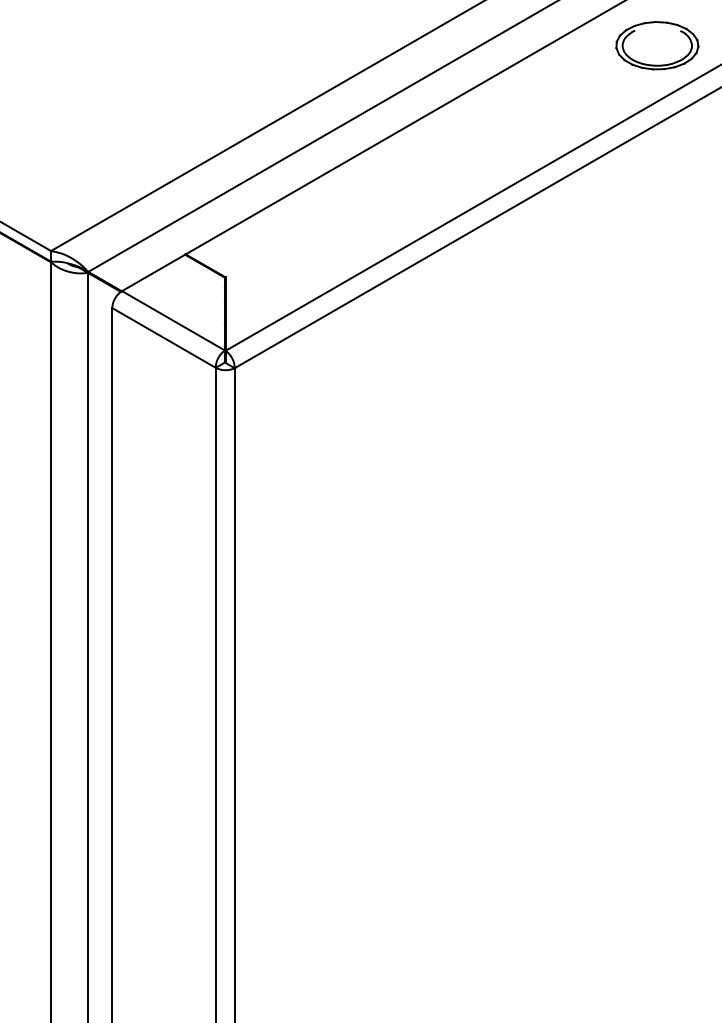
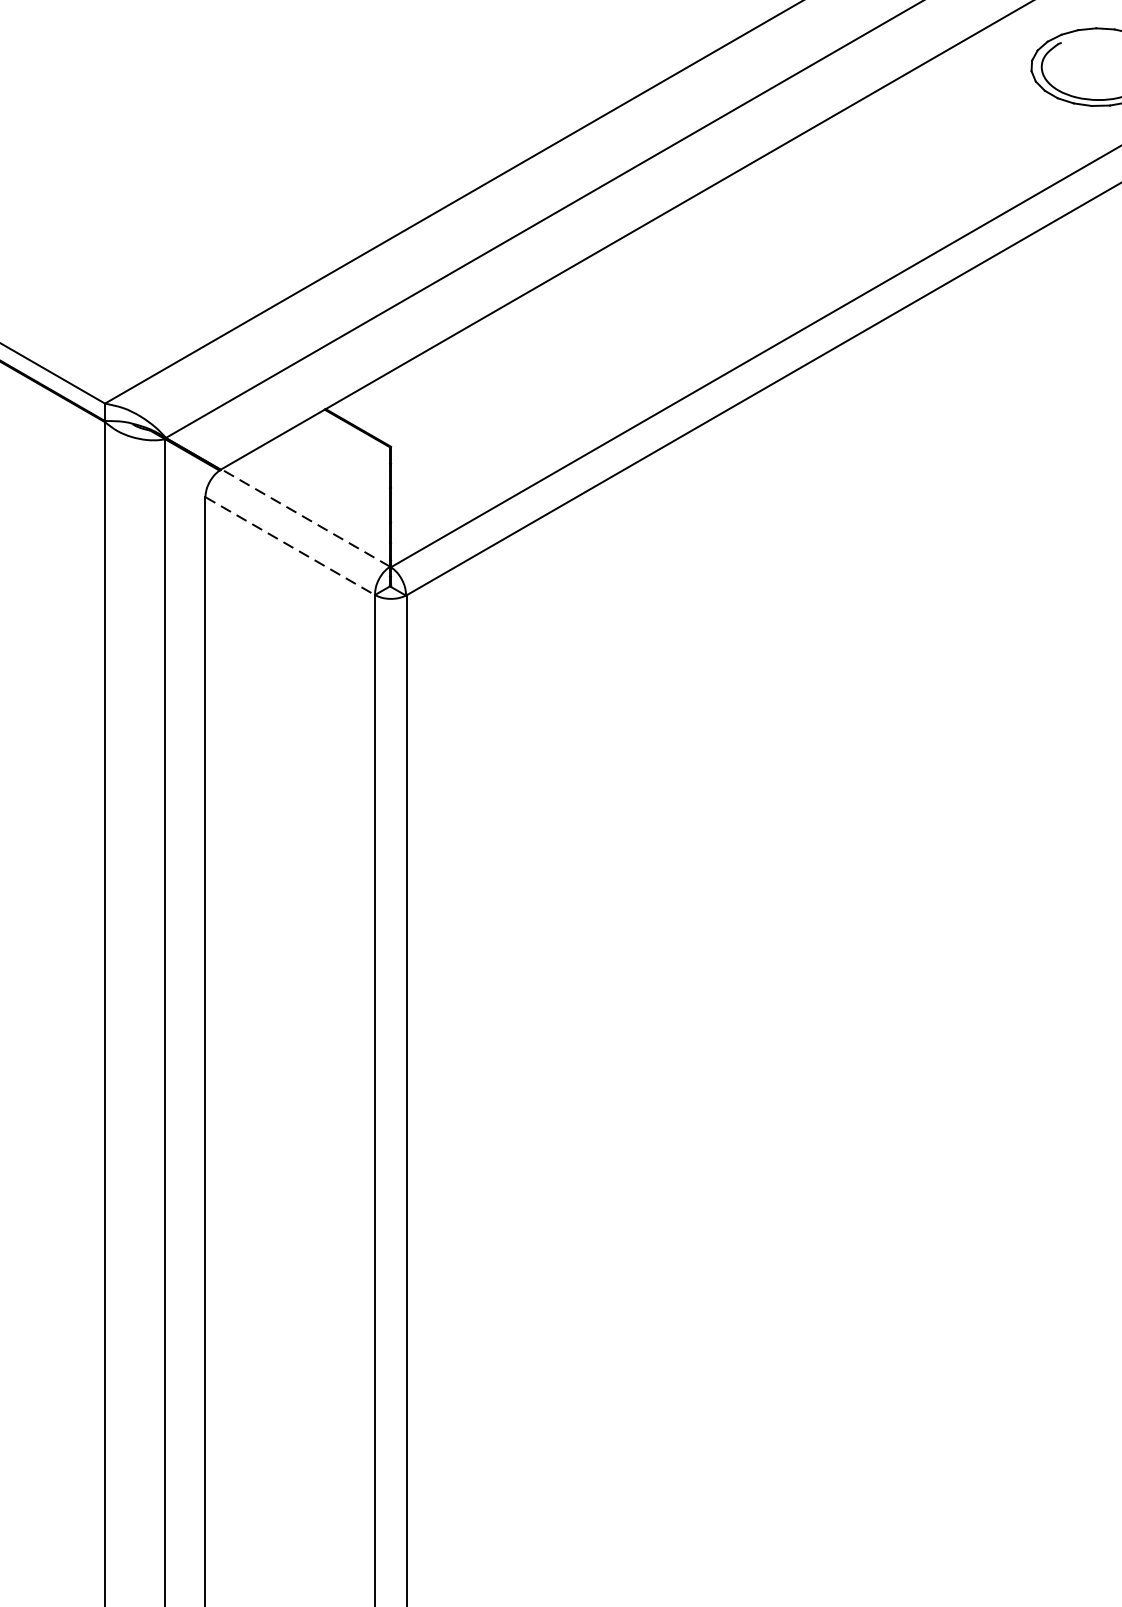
line: (173, 320) -> (305, 517), solid -> dashed
line: (164, 337) -> (290, 545), solid -> dashed

